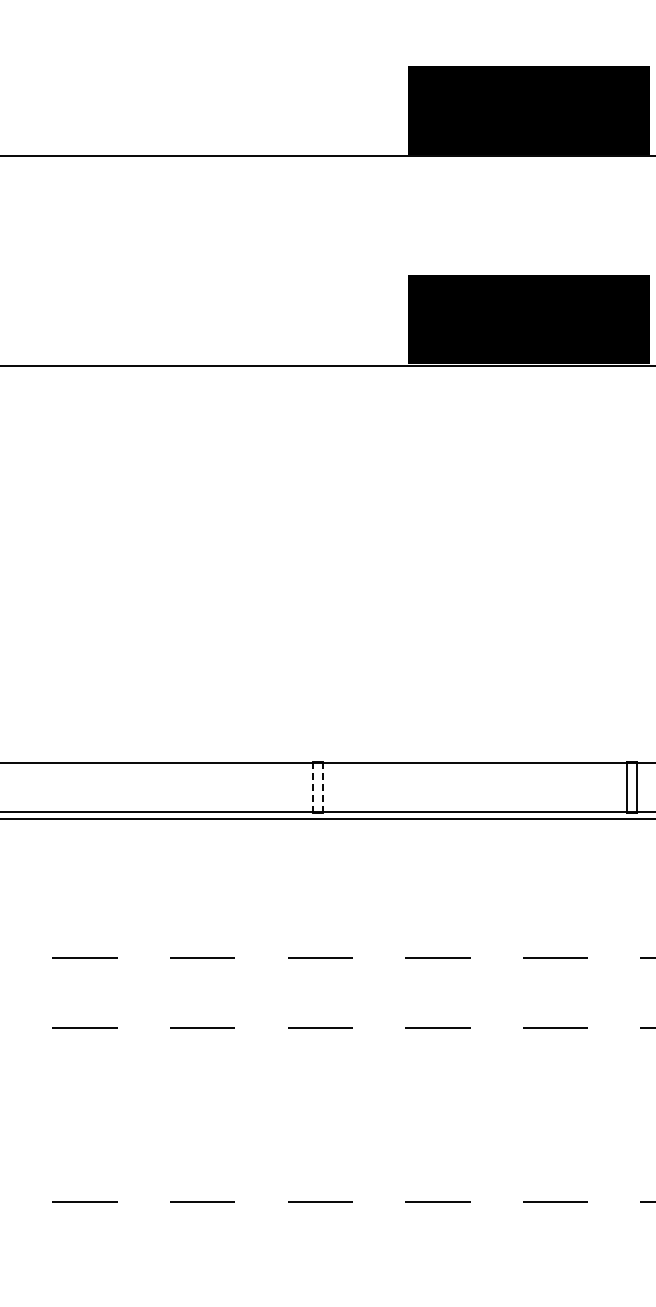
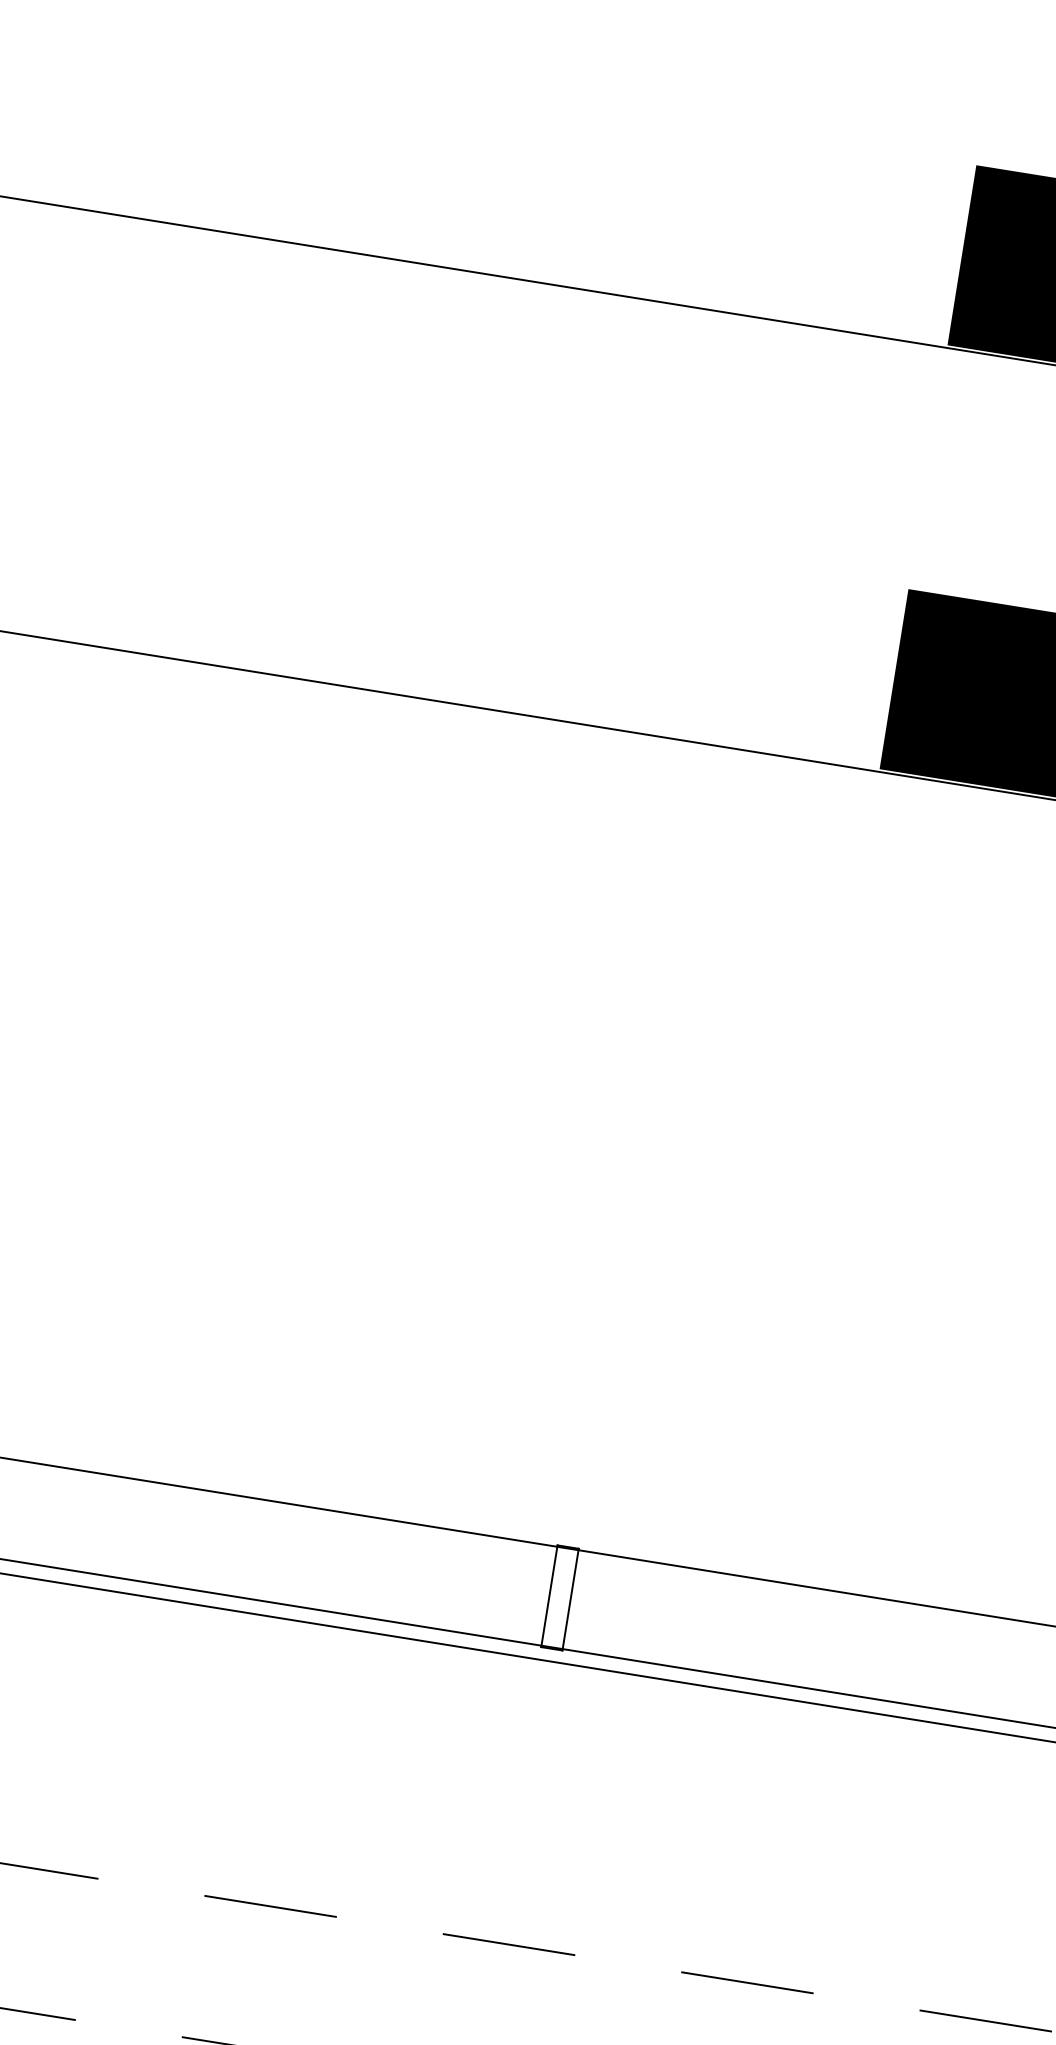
line: (323, 787) -> (570, 1599), dashed -> solid
line: (312, 788) -> (548, 1598), dashed -> solid

